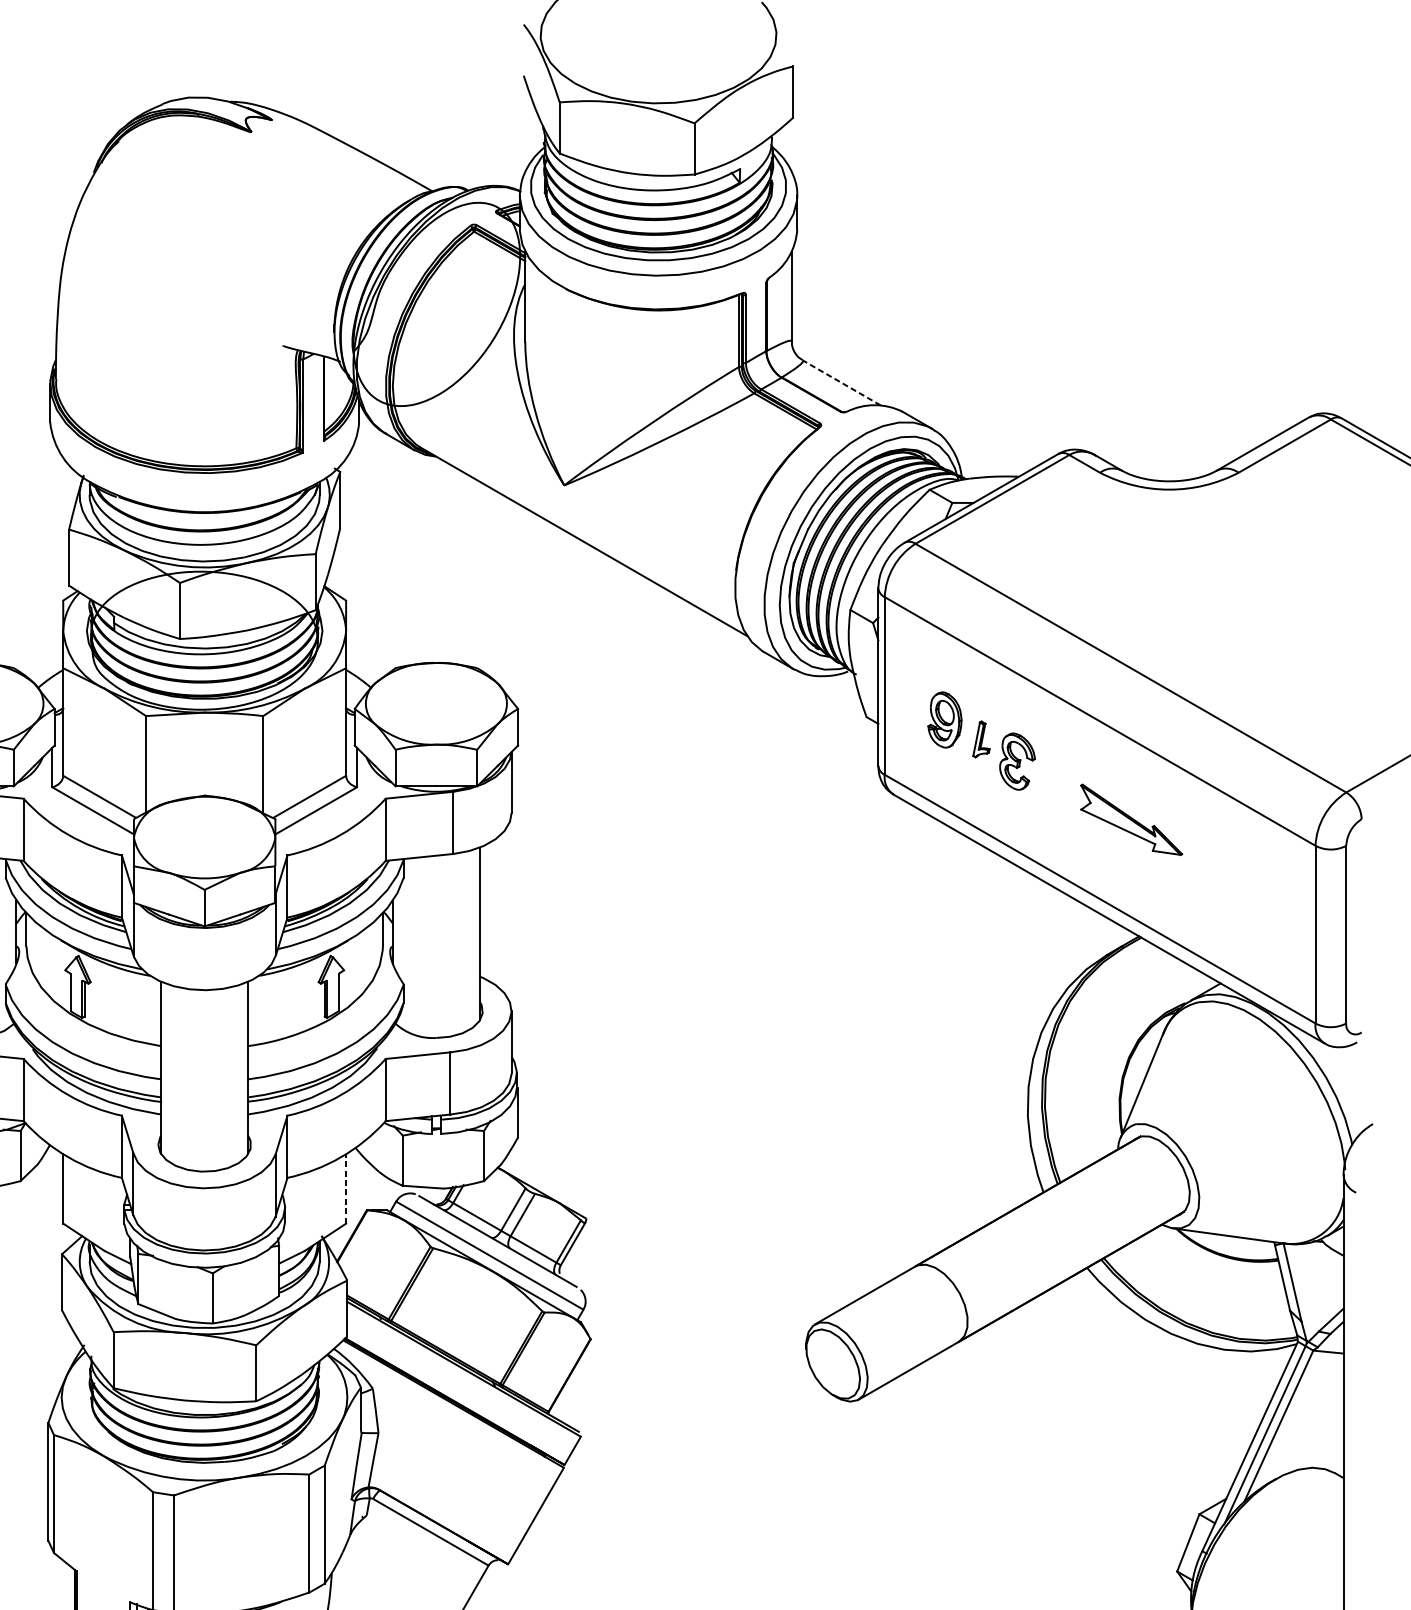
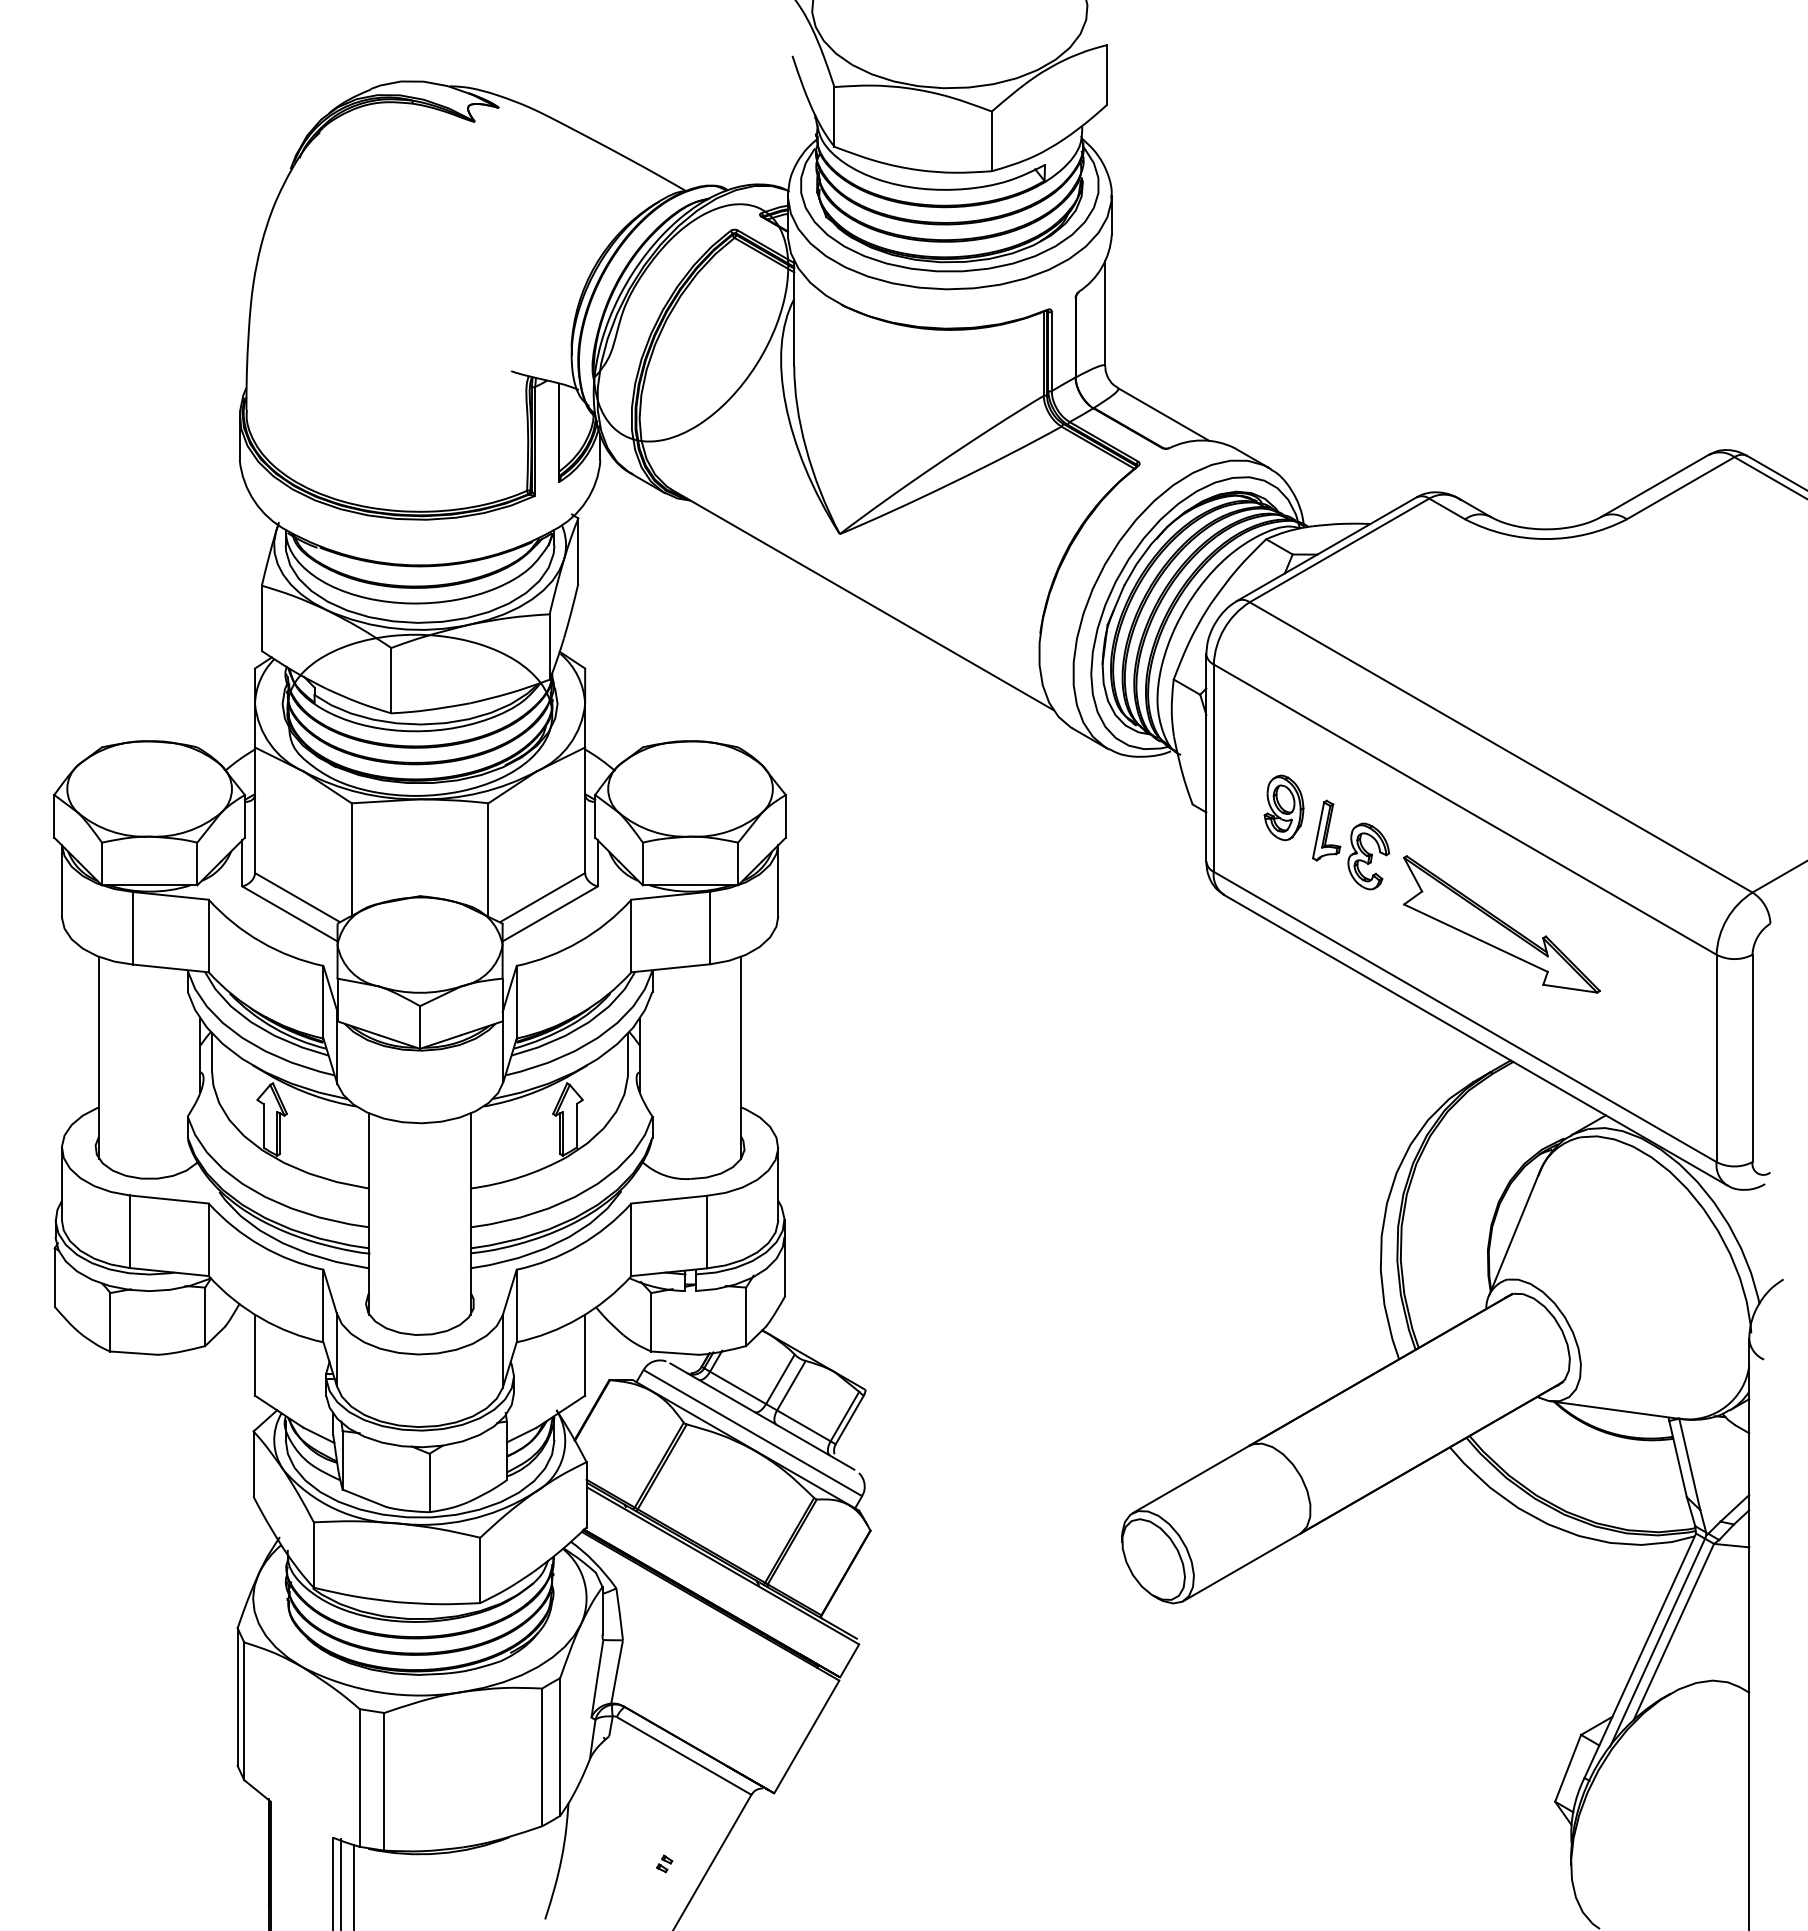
line: (841, 382) -> (1163, 414), dashed -> solid
part: (981, 739) -> (1326, 830), size x1.43
part: (1131, 819) -> (1501, 924), size x1.67
line: (346, 1188) -> (585, 1354), dashed -> solid

